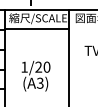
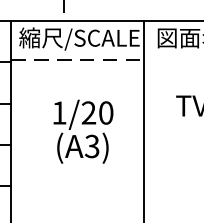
line: (37, 28) -> (78, 59), solid -> dashed
text: (35, 76) -> (82, 132), moved

